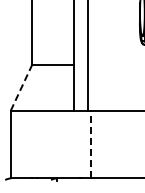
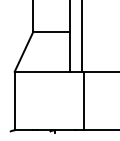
line: (21, 87) -> (24, 51), dashed -> solid
line: (90, 144) -> (83, 100), dashed -> solid

